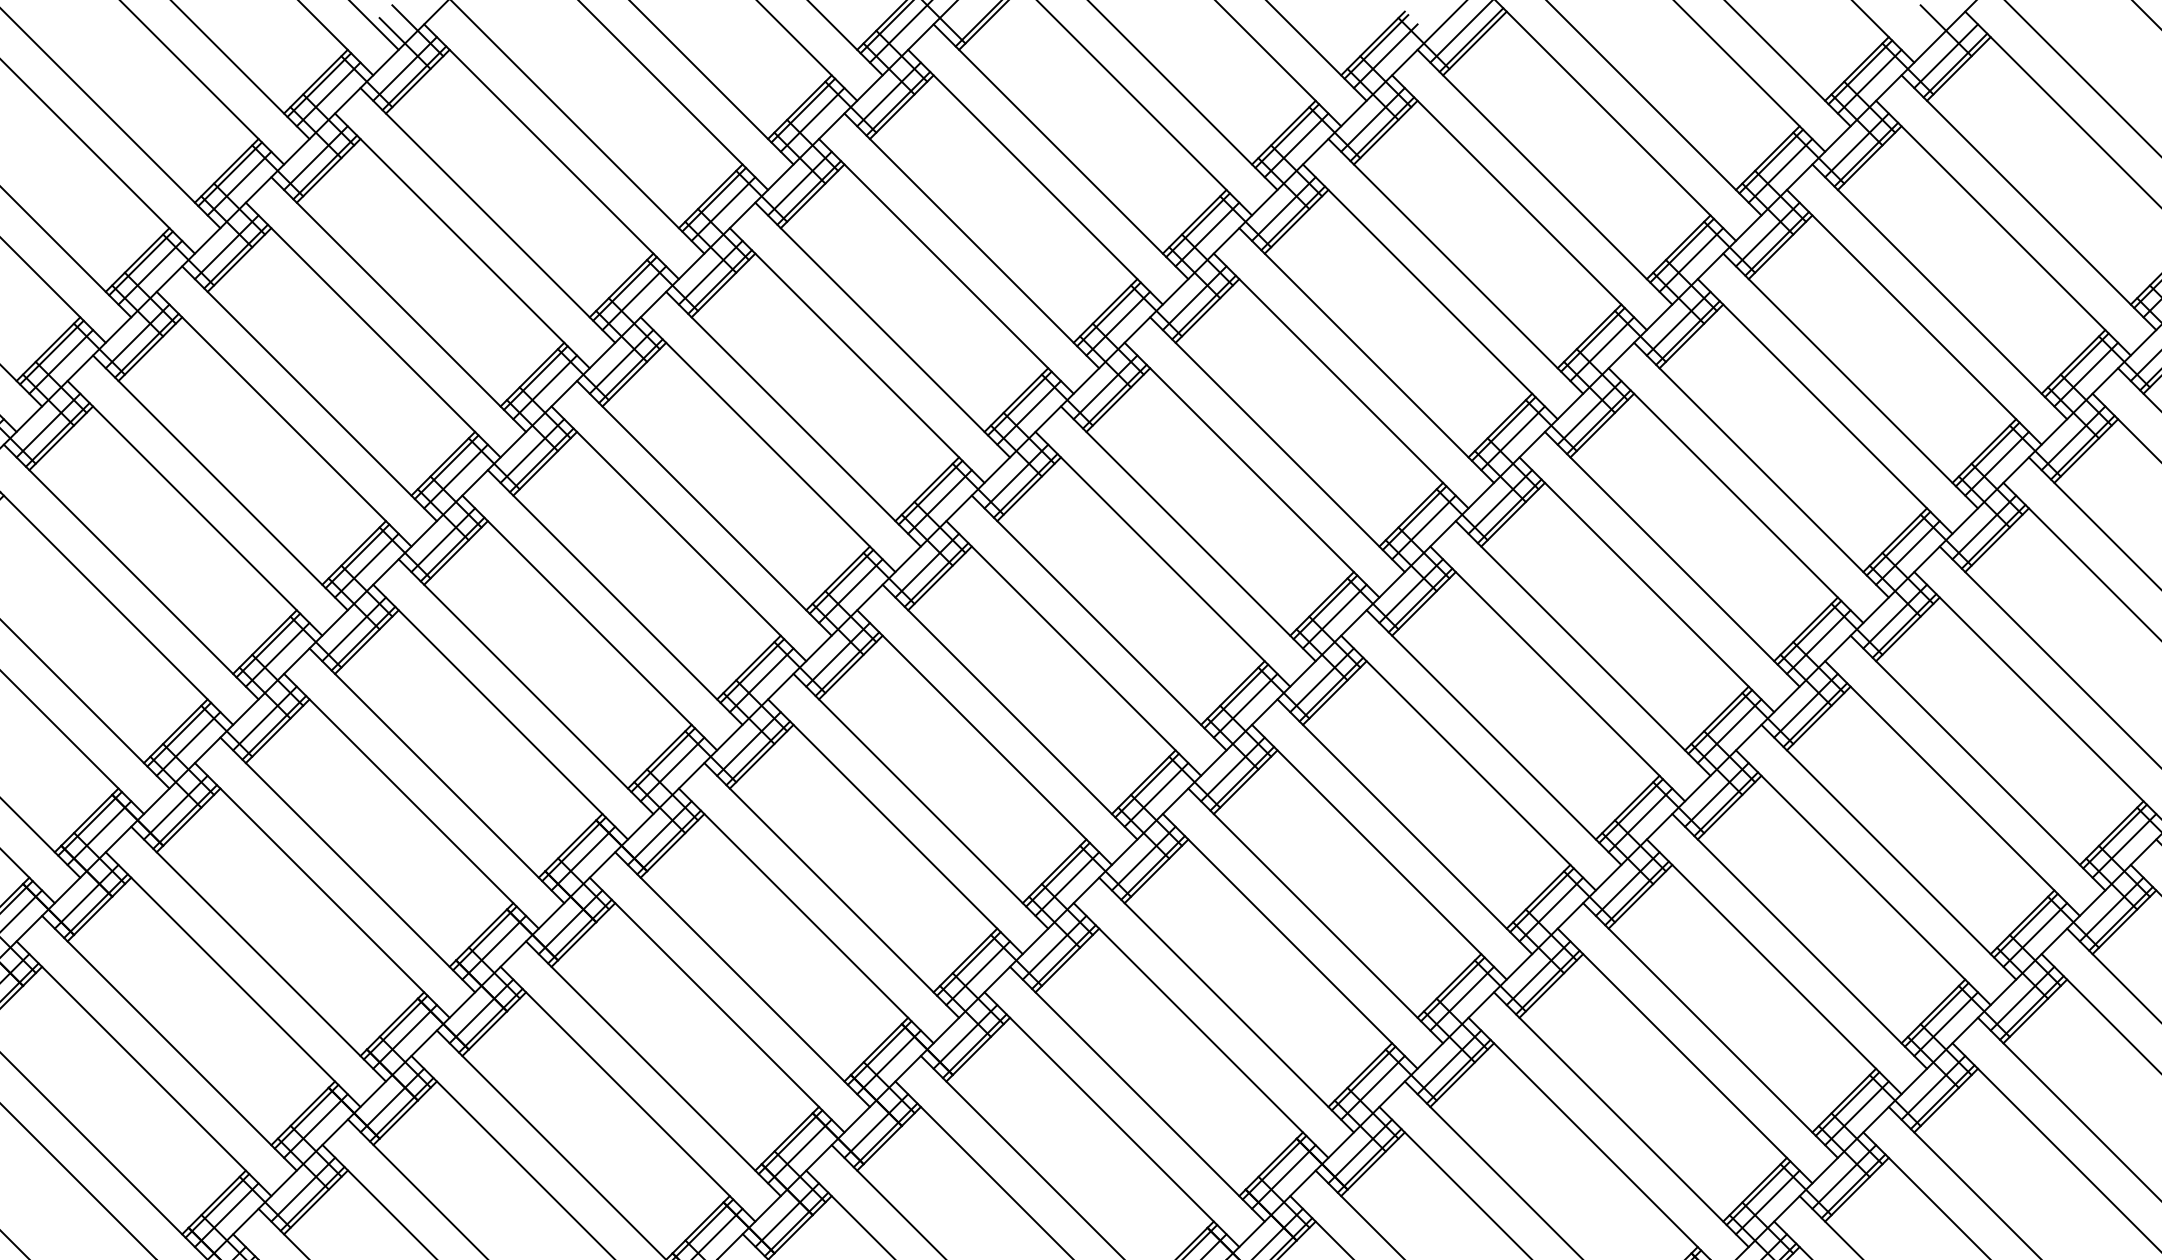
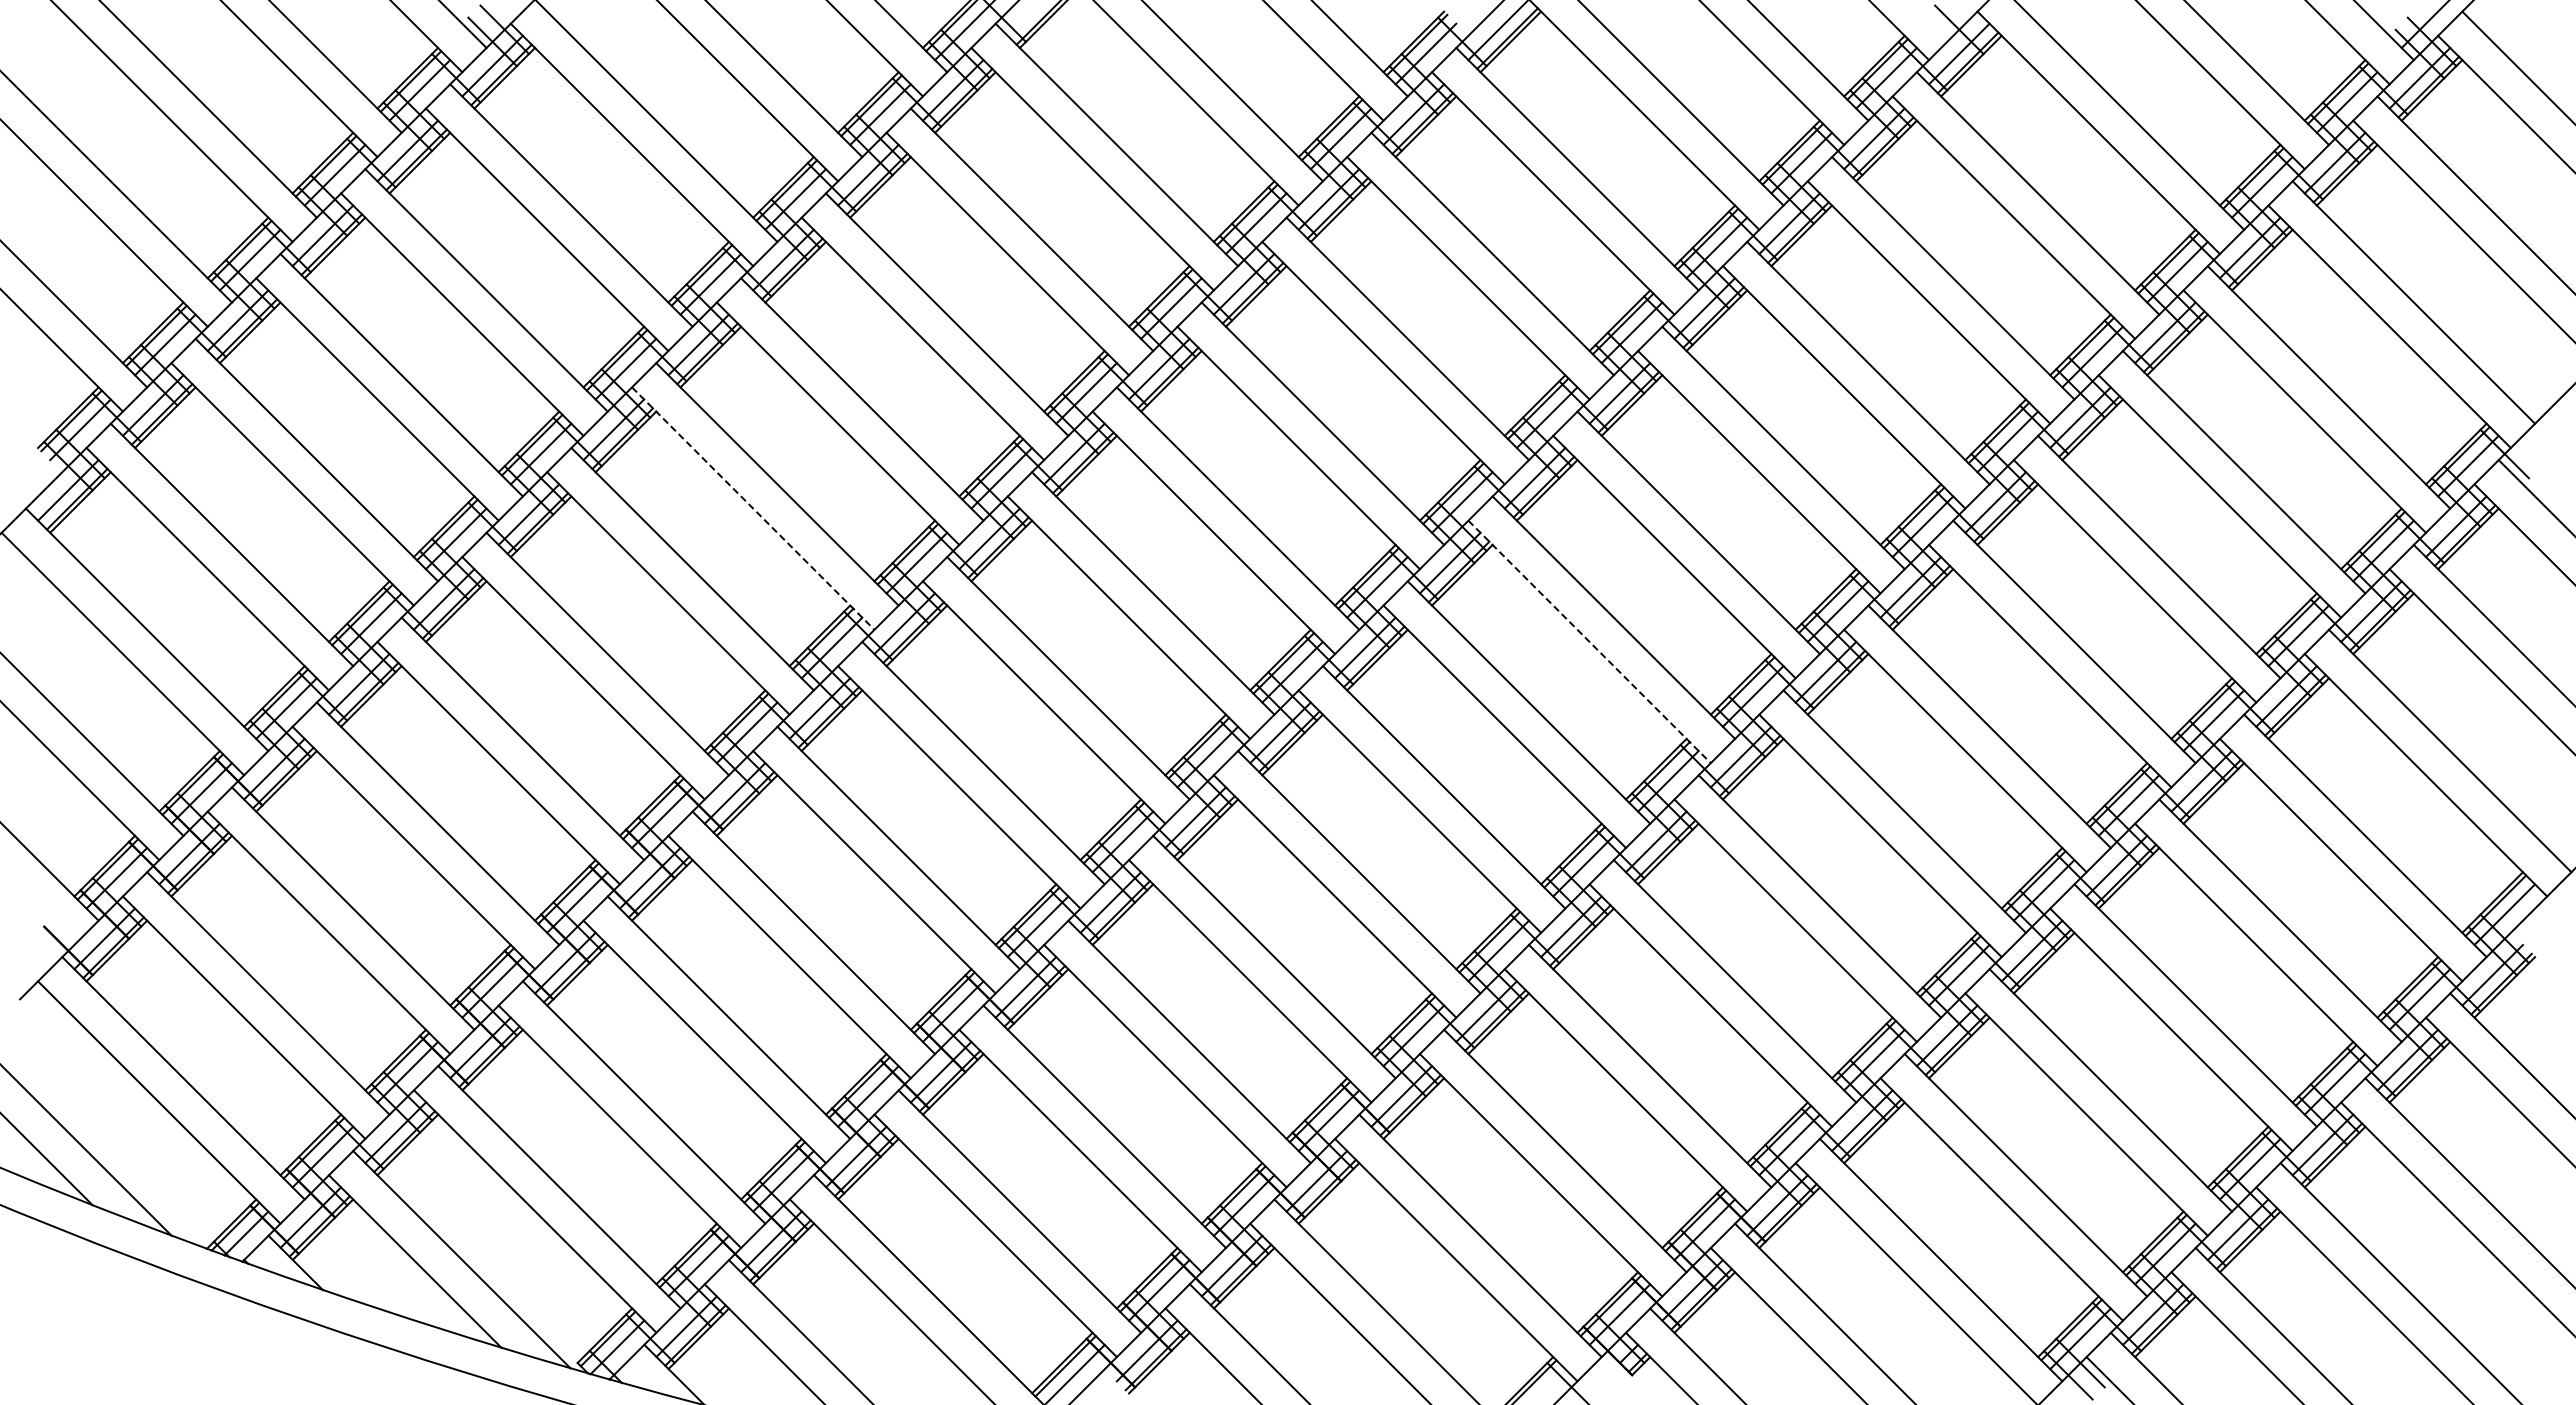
line: (679, 533) -> (753, 508), solid -> dashed
line: (1557, 674) -> (1589, 642), solid -> dashed

